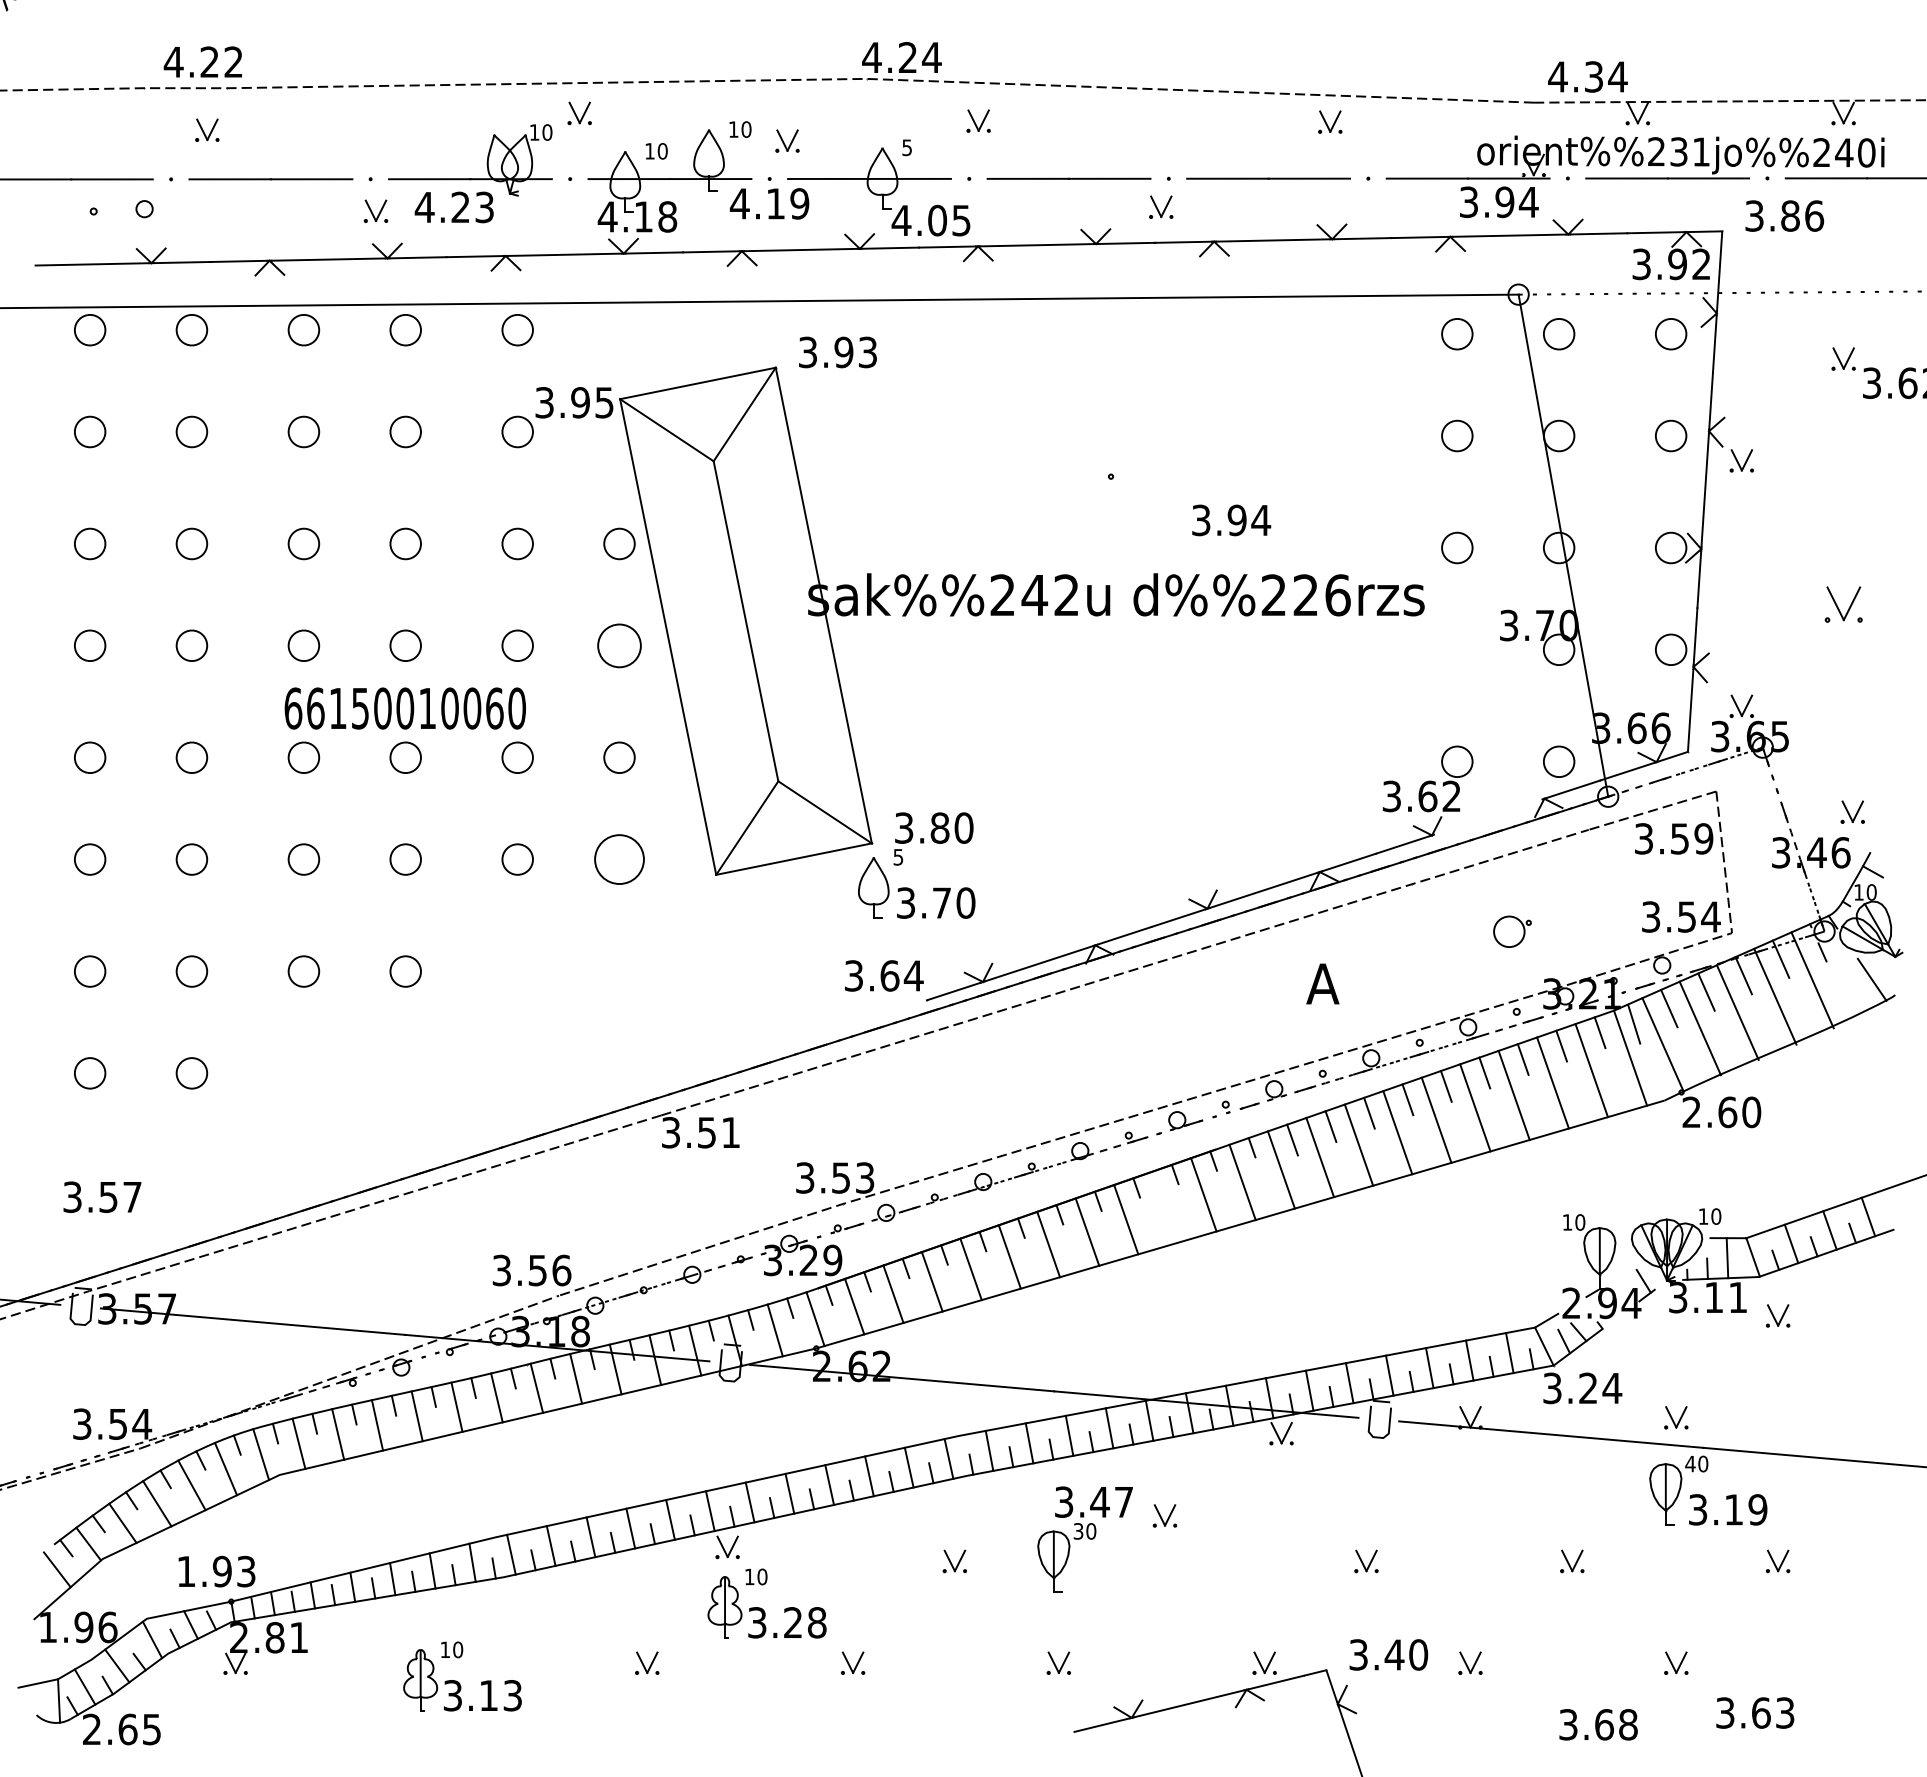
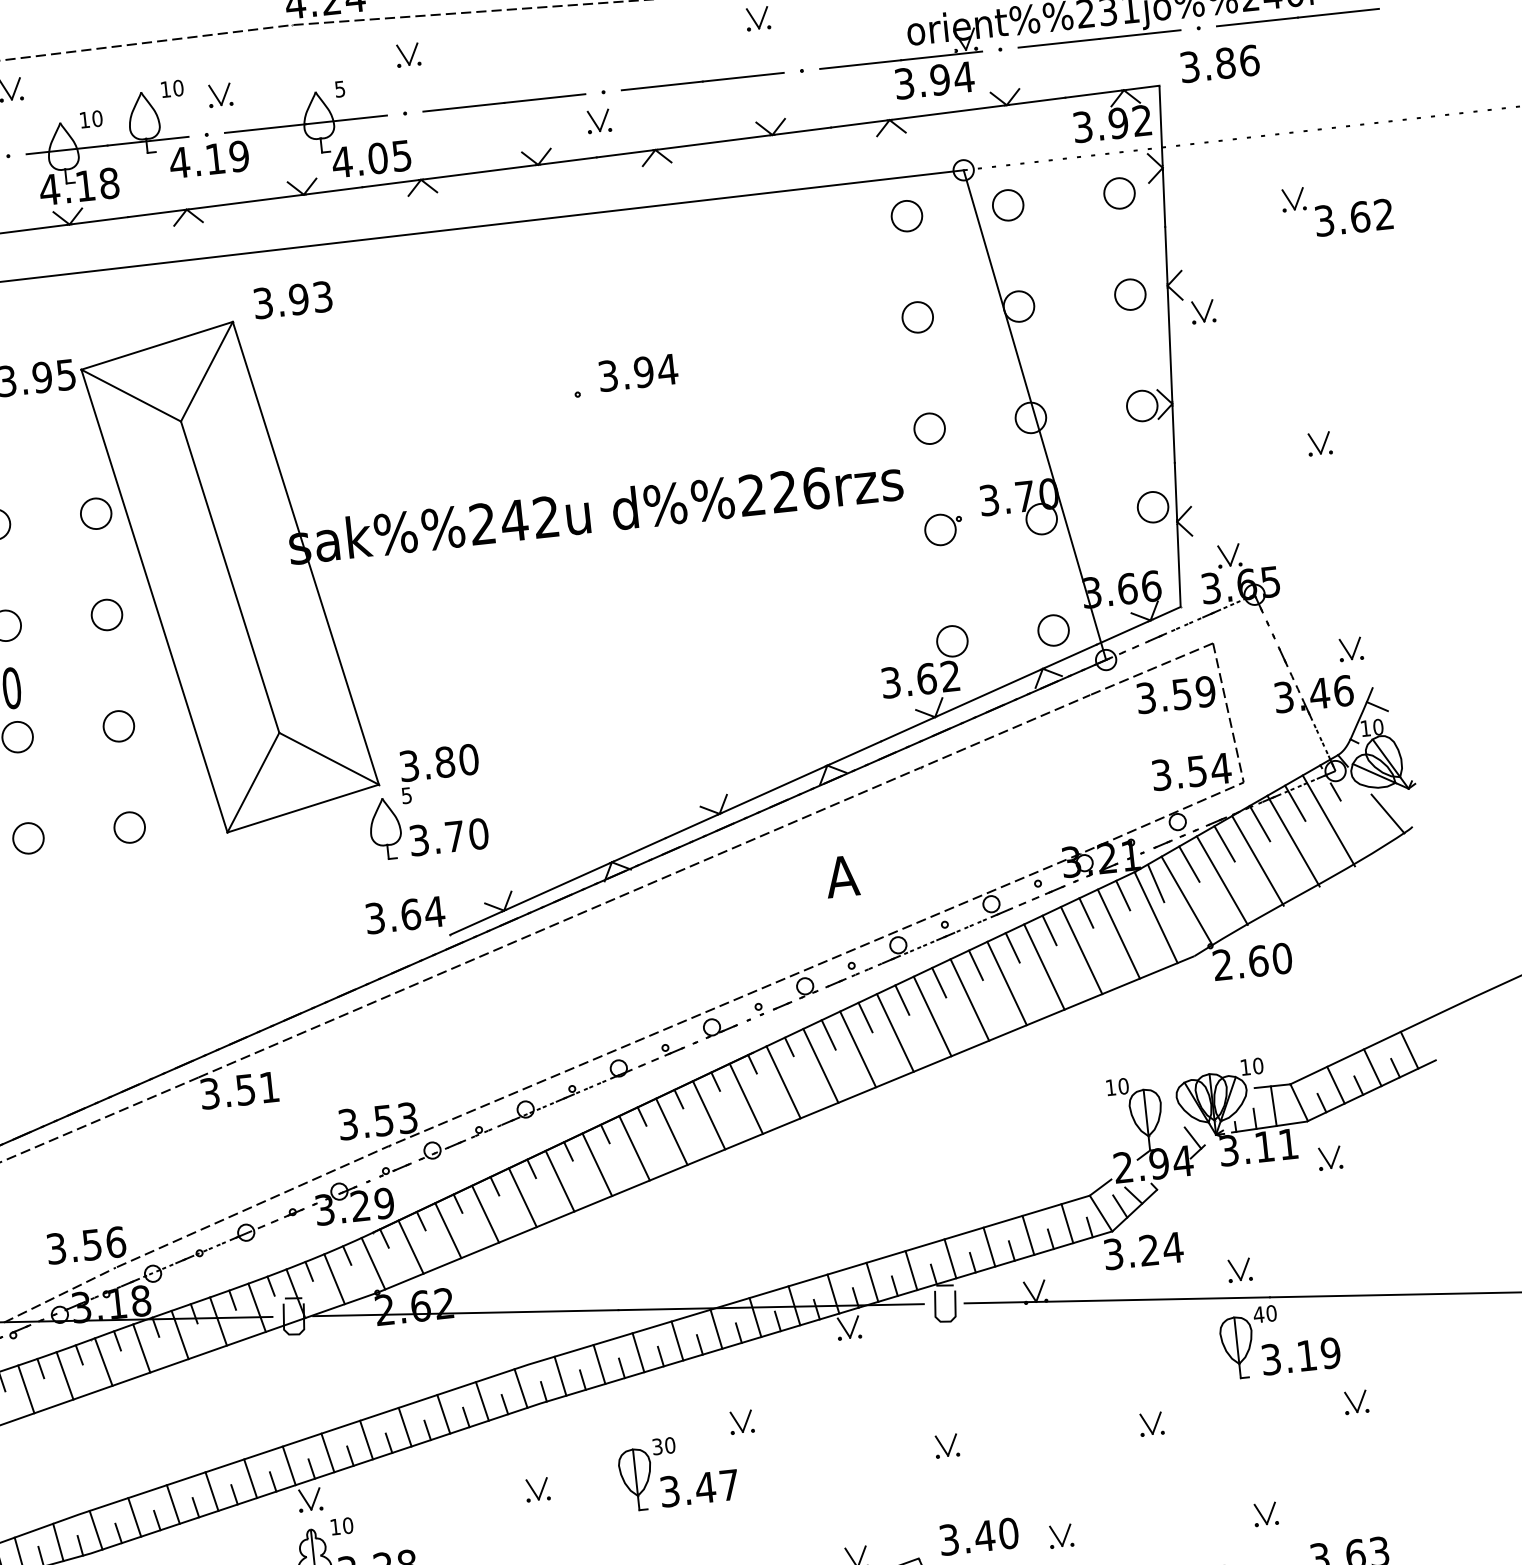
text: (1231, 520) -> (638, 372), moved
part: (1843, 604) -> (1319, 443), size x0.62
circle: (619, 645) -> (106, 614), size x0.71
line: (1488, 816) -> (989, 692), added
circle: (619, 859) -> (129, 827), size x0.62
part: (1512, 931) -> (943, 529), moved
line: (1164, 1206) -> (708, 1114), added
text: (1093, 1501) -> (699, 1487), moved

